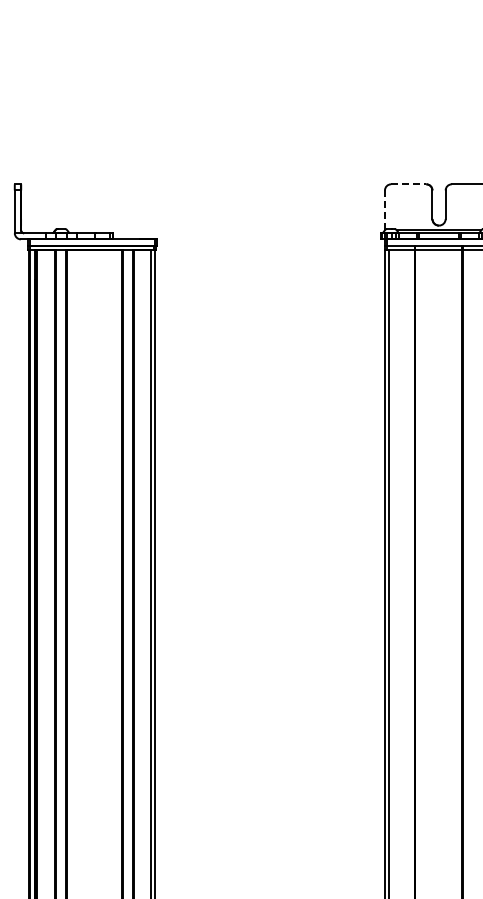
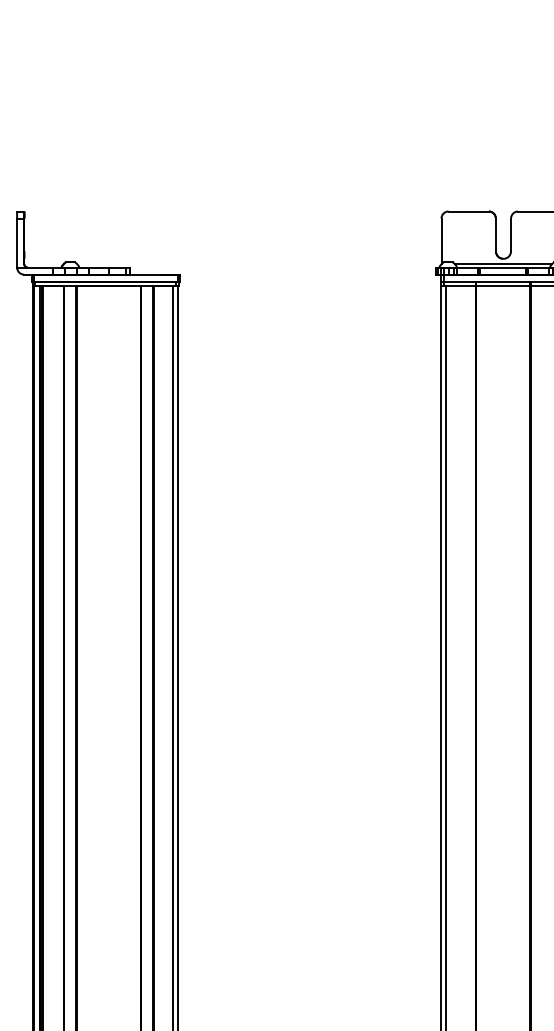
line: (408, 184) -> (468, 211), dashed -> solid
line: (384, 210) -> (440, 241), dashed -> solid

